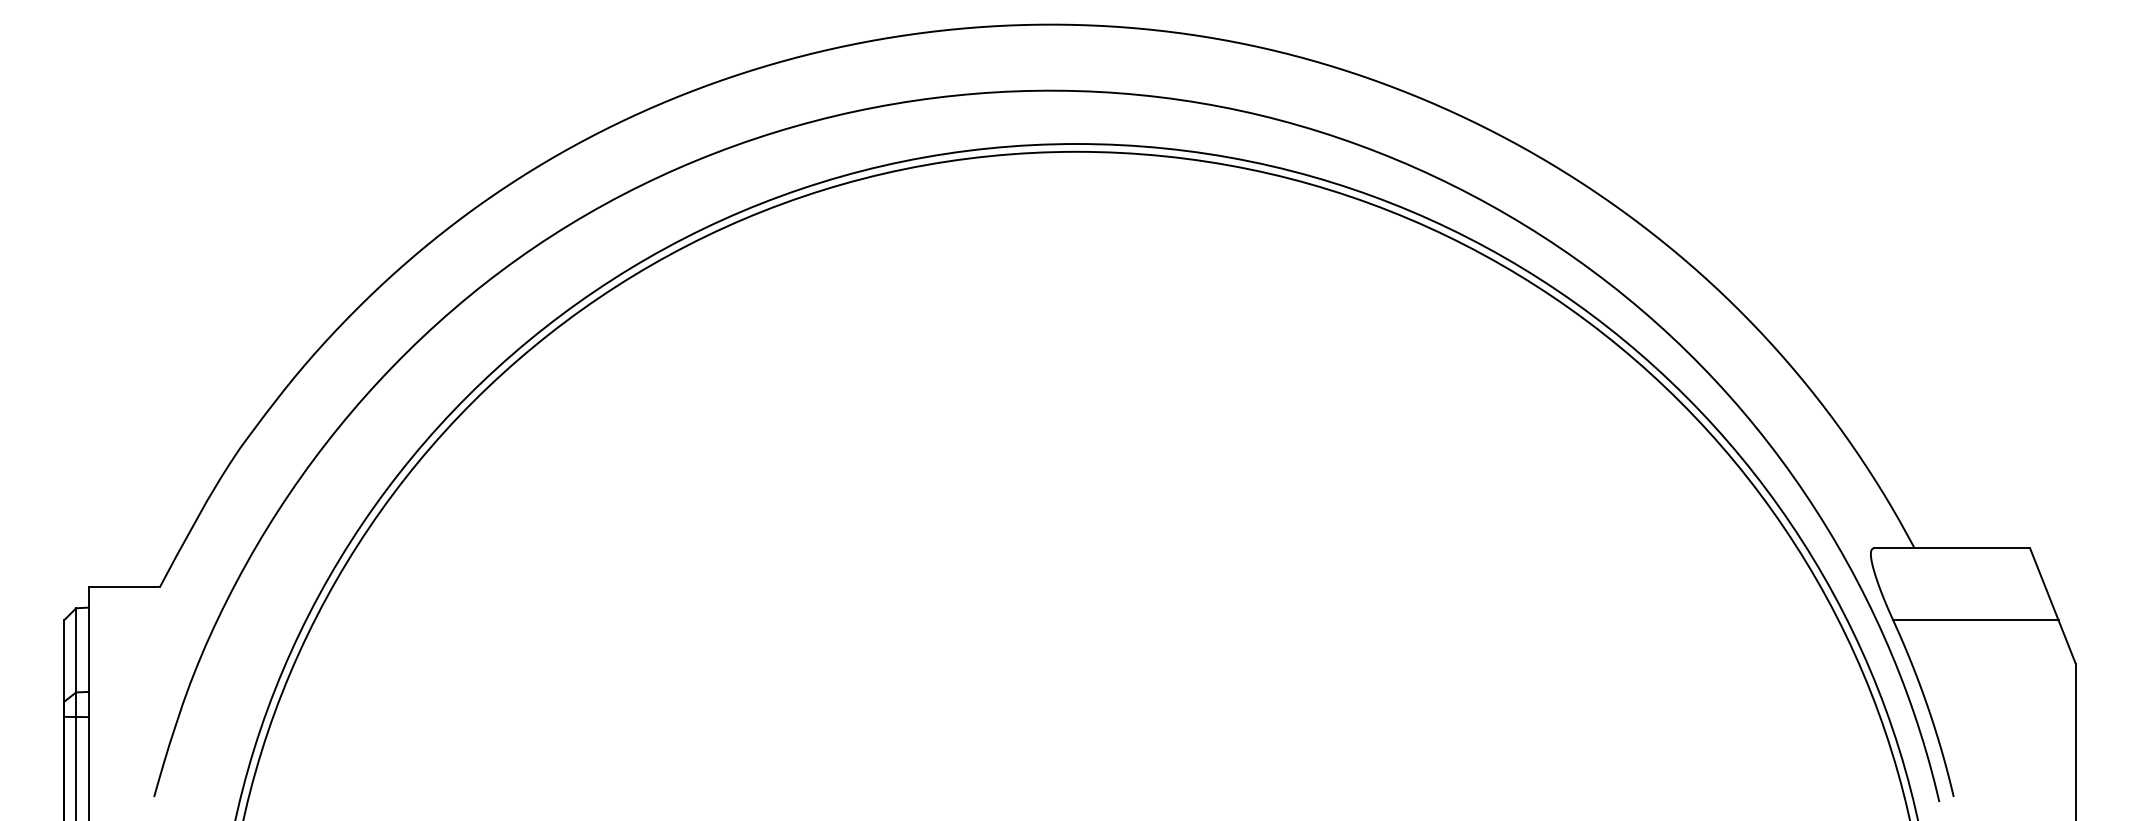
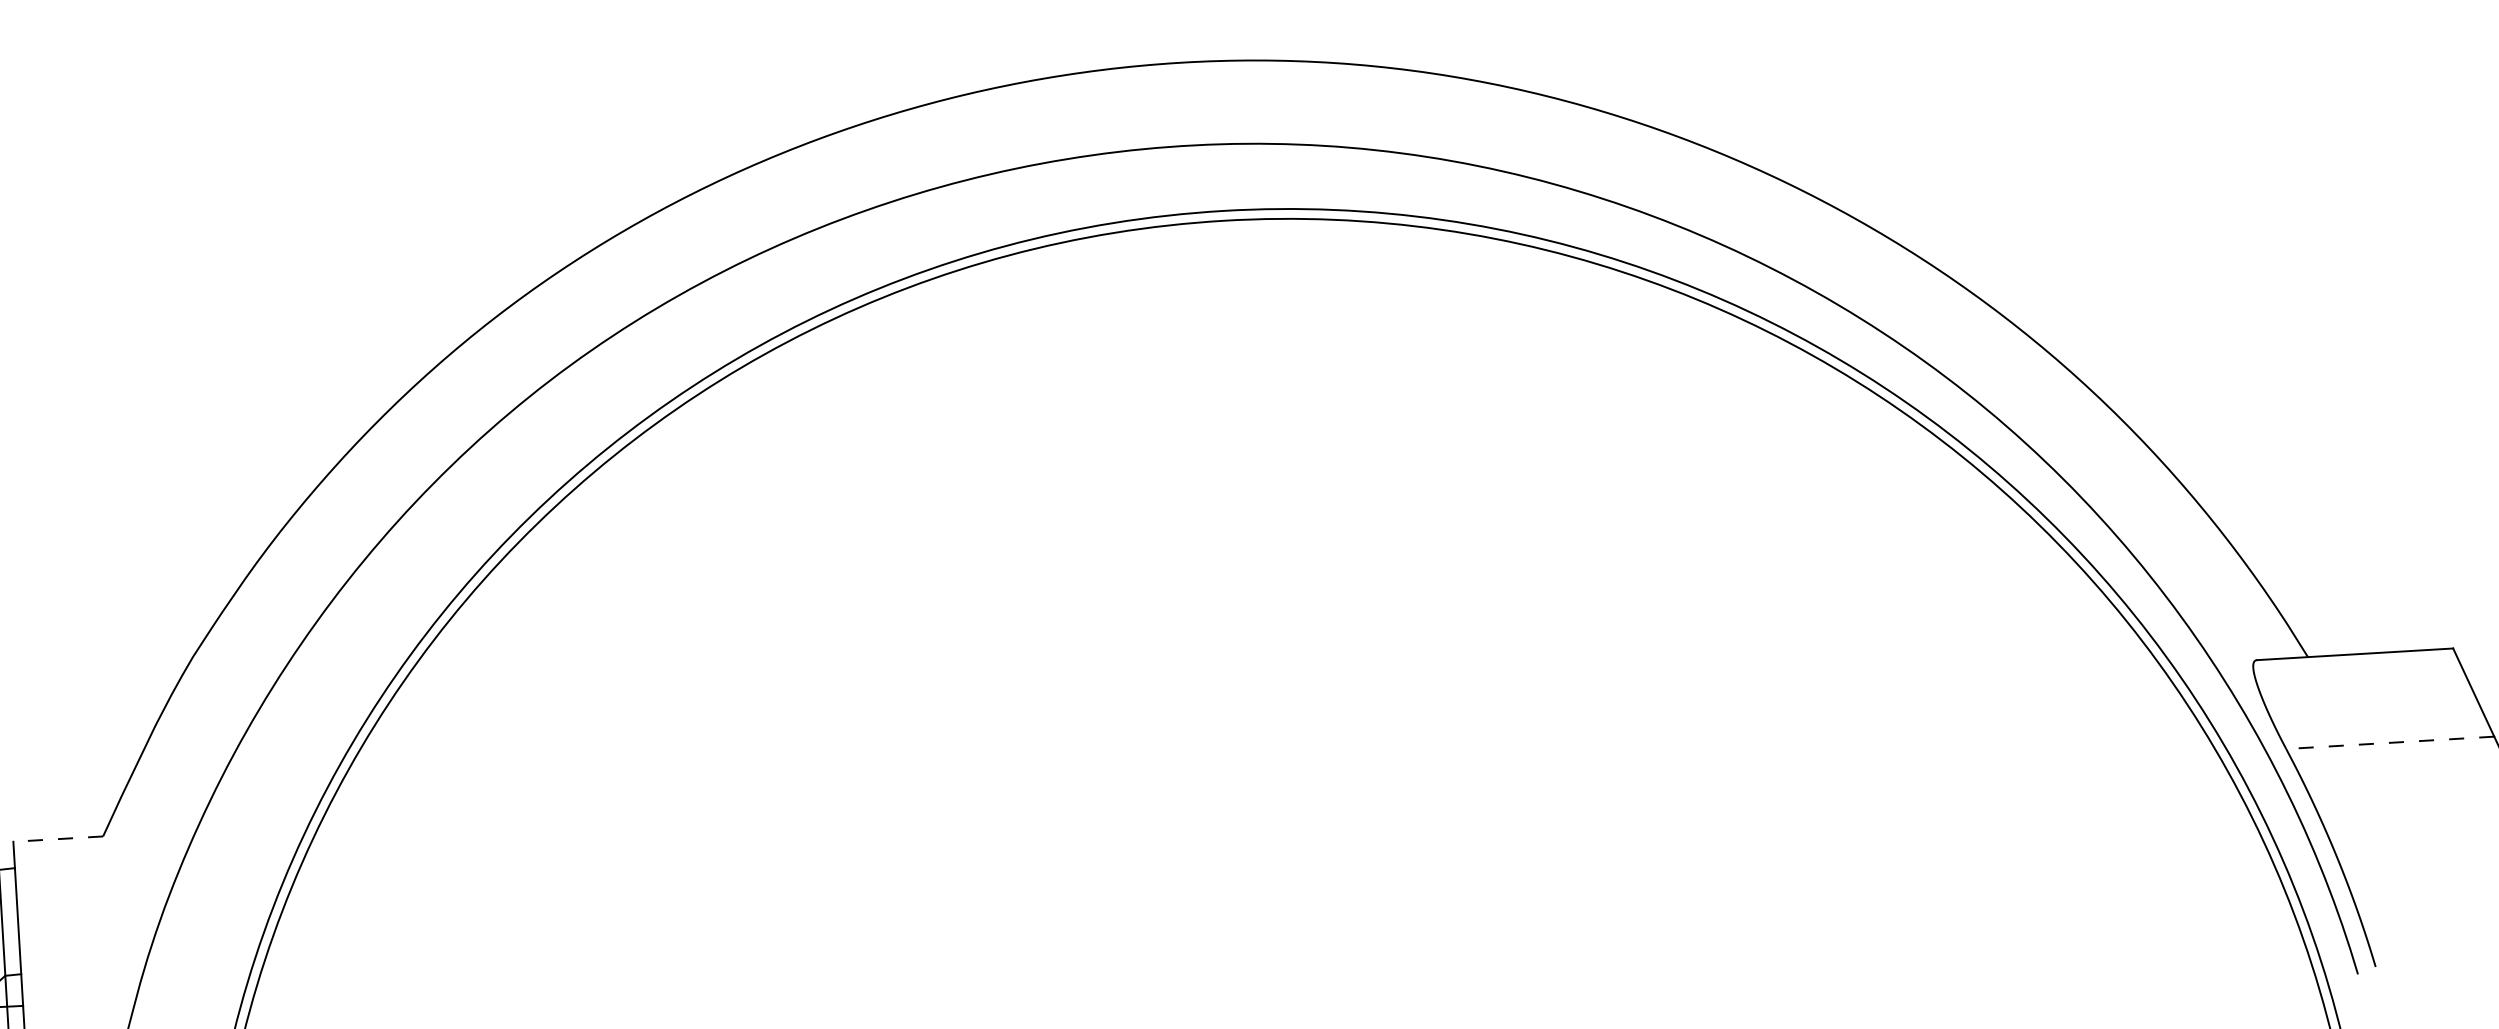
line: (124, 586) -> (58, 838), solid -> dashed
line: (1975, 620) -> (2389, 743), solid -> dashed

